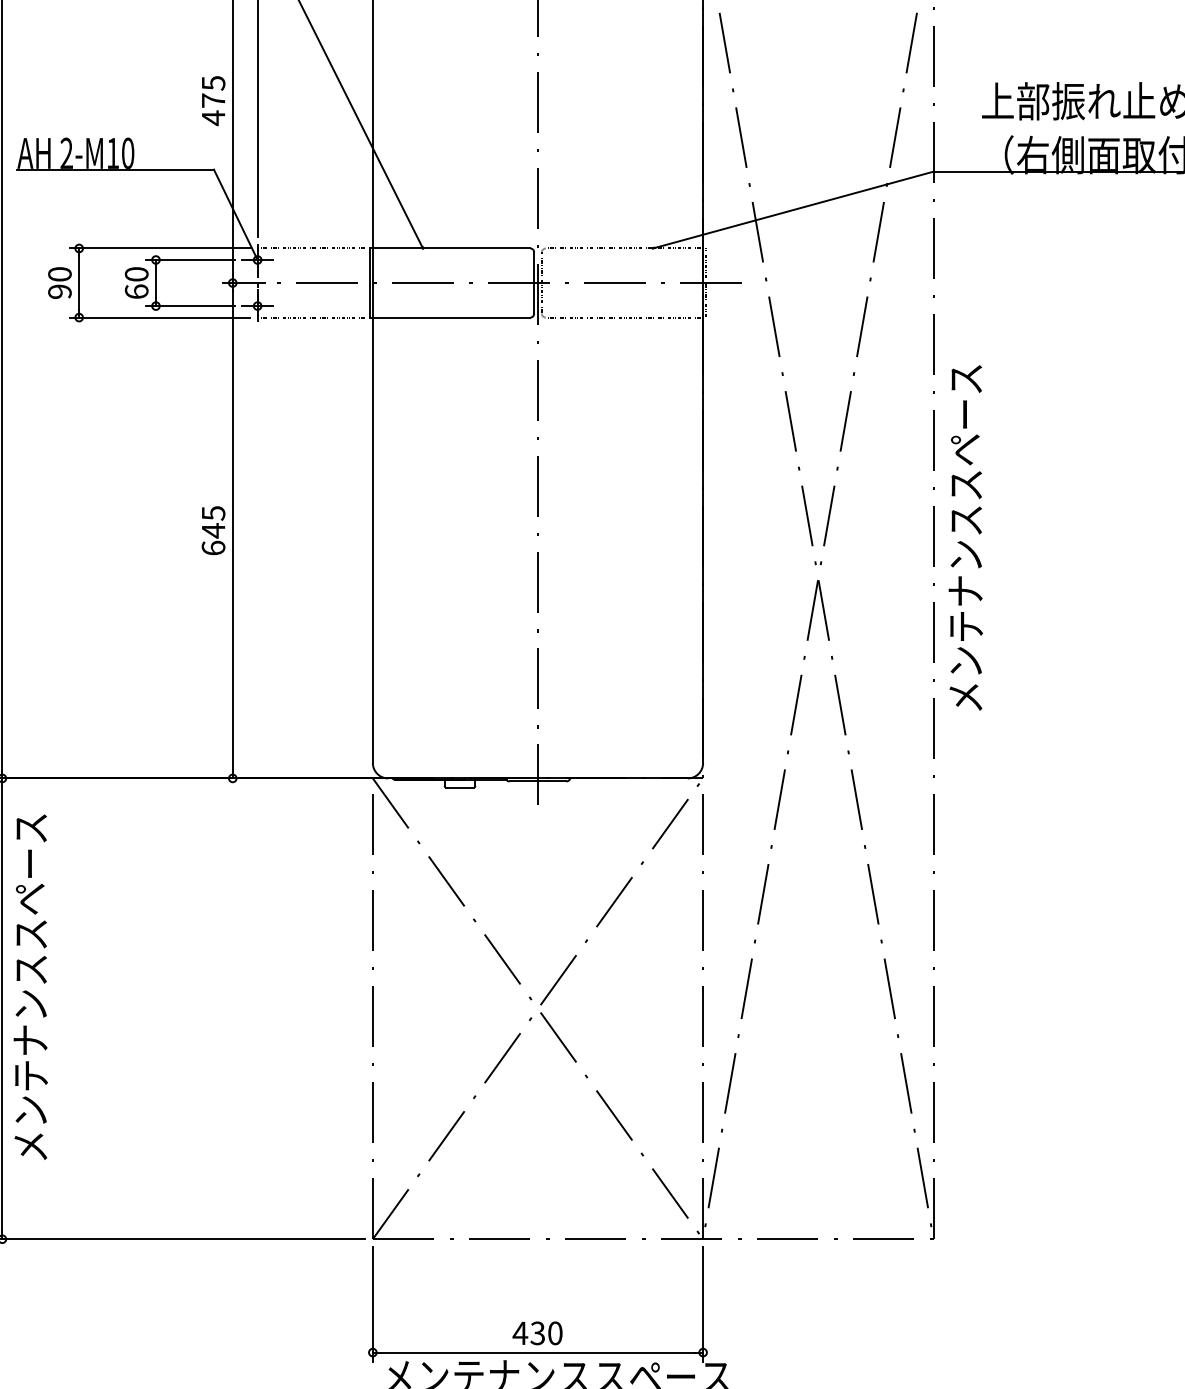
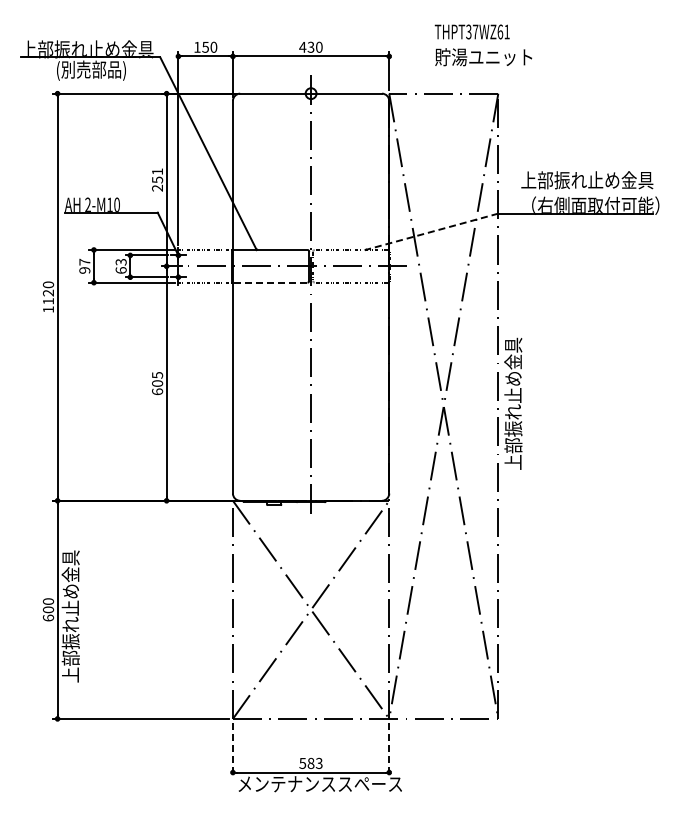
text: (213, 99) -> (157, 179), 475 -> 251
line: (792, 209) -> (431, 231), solid -> dashed
text: (59, 272) -> (84, 261), 90 -> 97
text: (135, 272) -> (120, 261), 60 -> 63
line: (450, 317) -> (269, 282), solid -> dashed
text: (213, 530) -> (157, 383), 645 -> 605
text: (965, 539) -> (513, 387), メンテナンススペース -> 上部振れ止め金具
text: (29, 989) -> (70, 600), メンテナンススペース -> 上部振れ止め金具
line: (371, 1305) -> (232, 750), solid -> dashed
line: (703, 1305) -> (389, 750), solid -> dashed
text: (536, 1333) -> (310, 763), 430 -> 583

